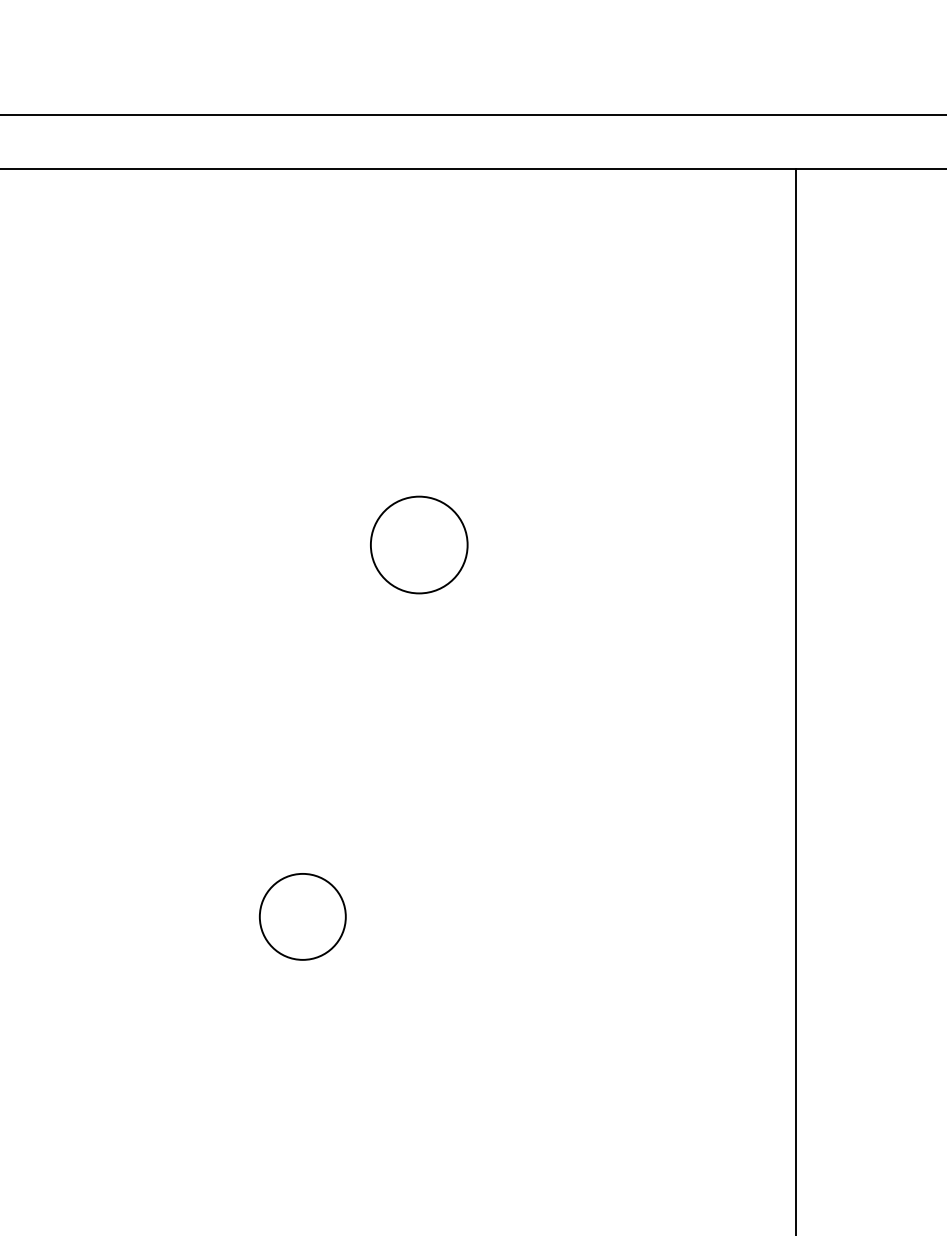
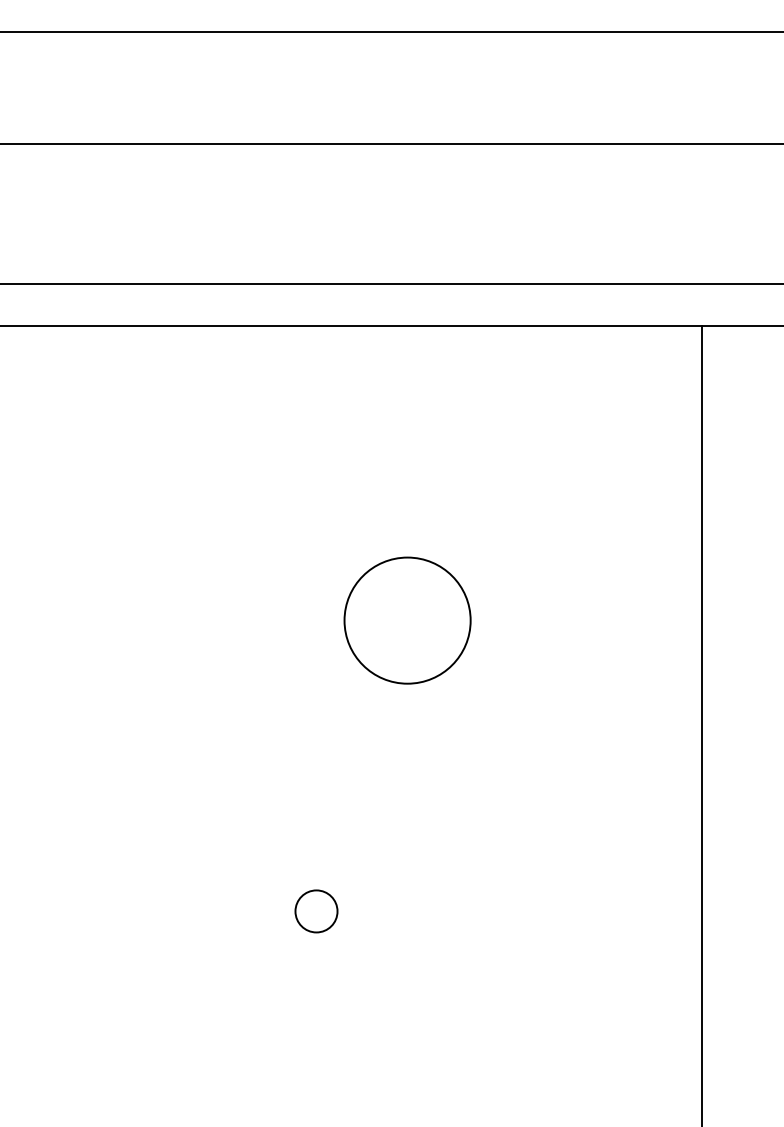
circle: (419, 544) -> (407, 620), size x1.67
circle: (302, 917) -> (316, 911), size x0.62

